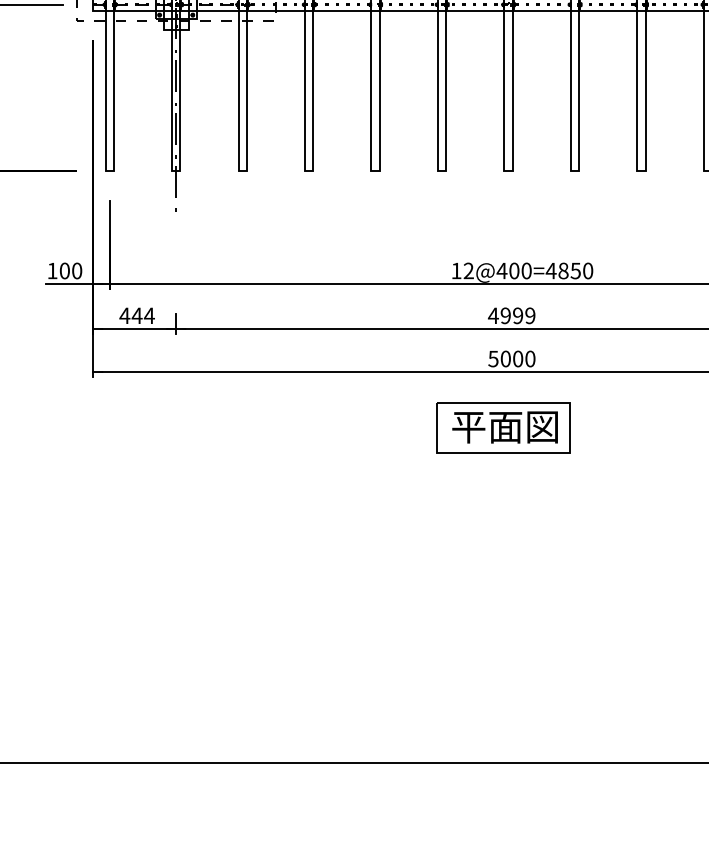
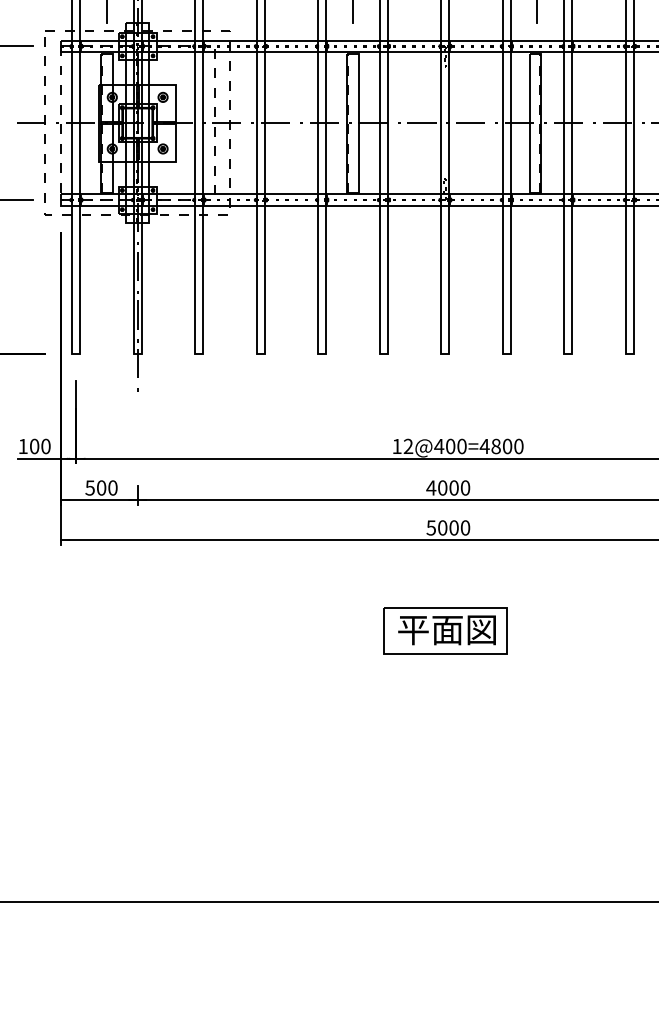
text: (575, 270) -> (507, 446), 12@400=4850 -> 12@400=4800
text: (137, 315) -> (101, 487), 444 -> 500
text: (518, 315) -> (454, 487), 4999 -> 4000
part: (503, 427) -> (445, 630), moved

